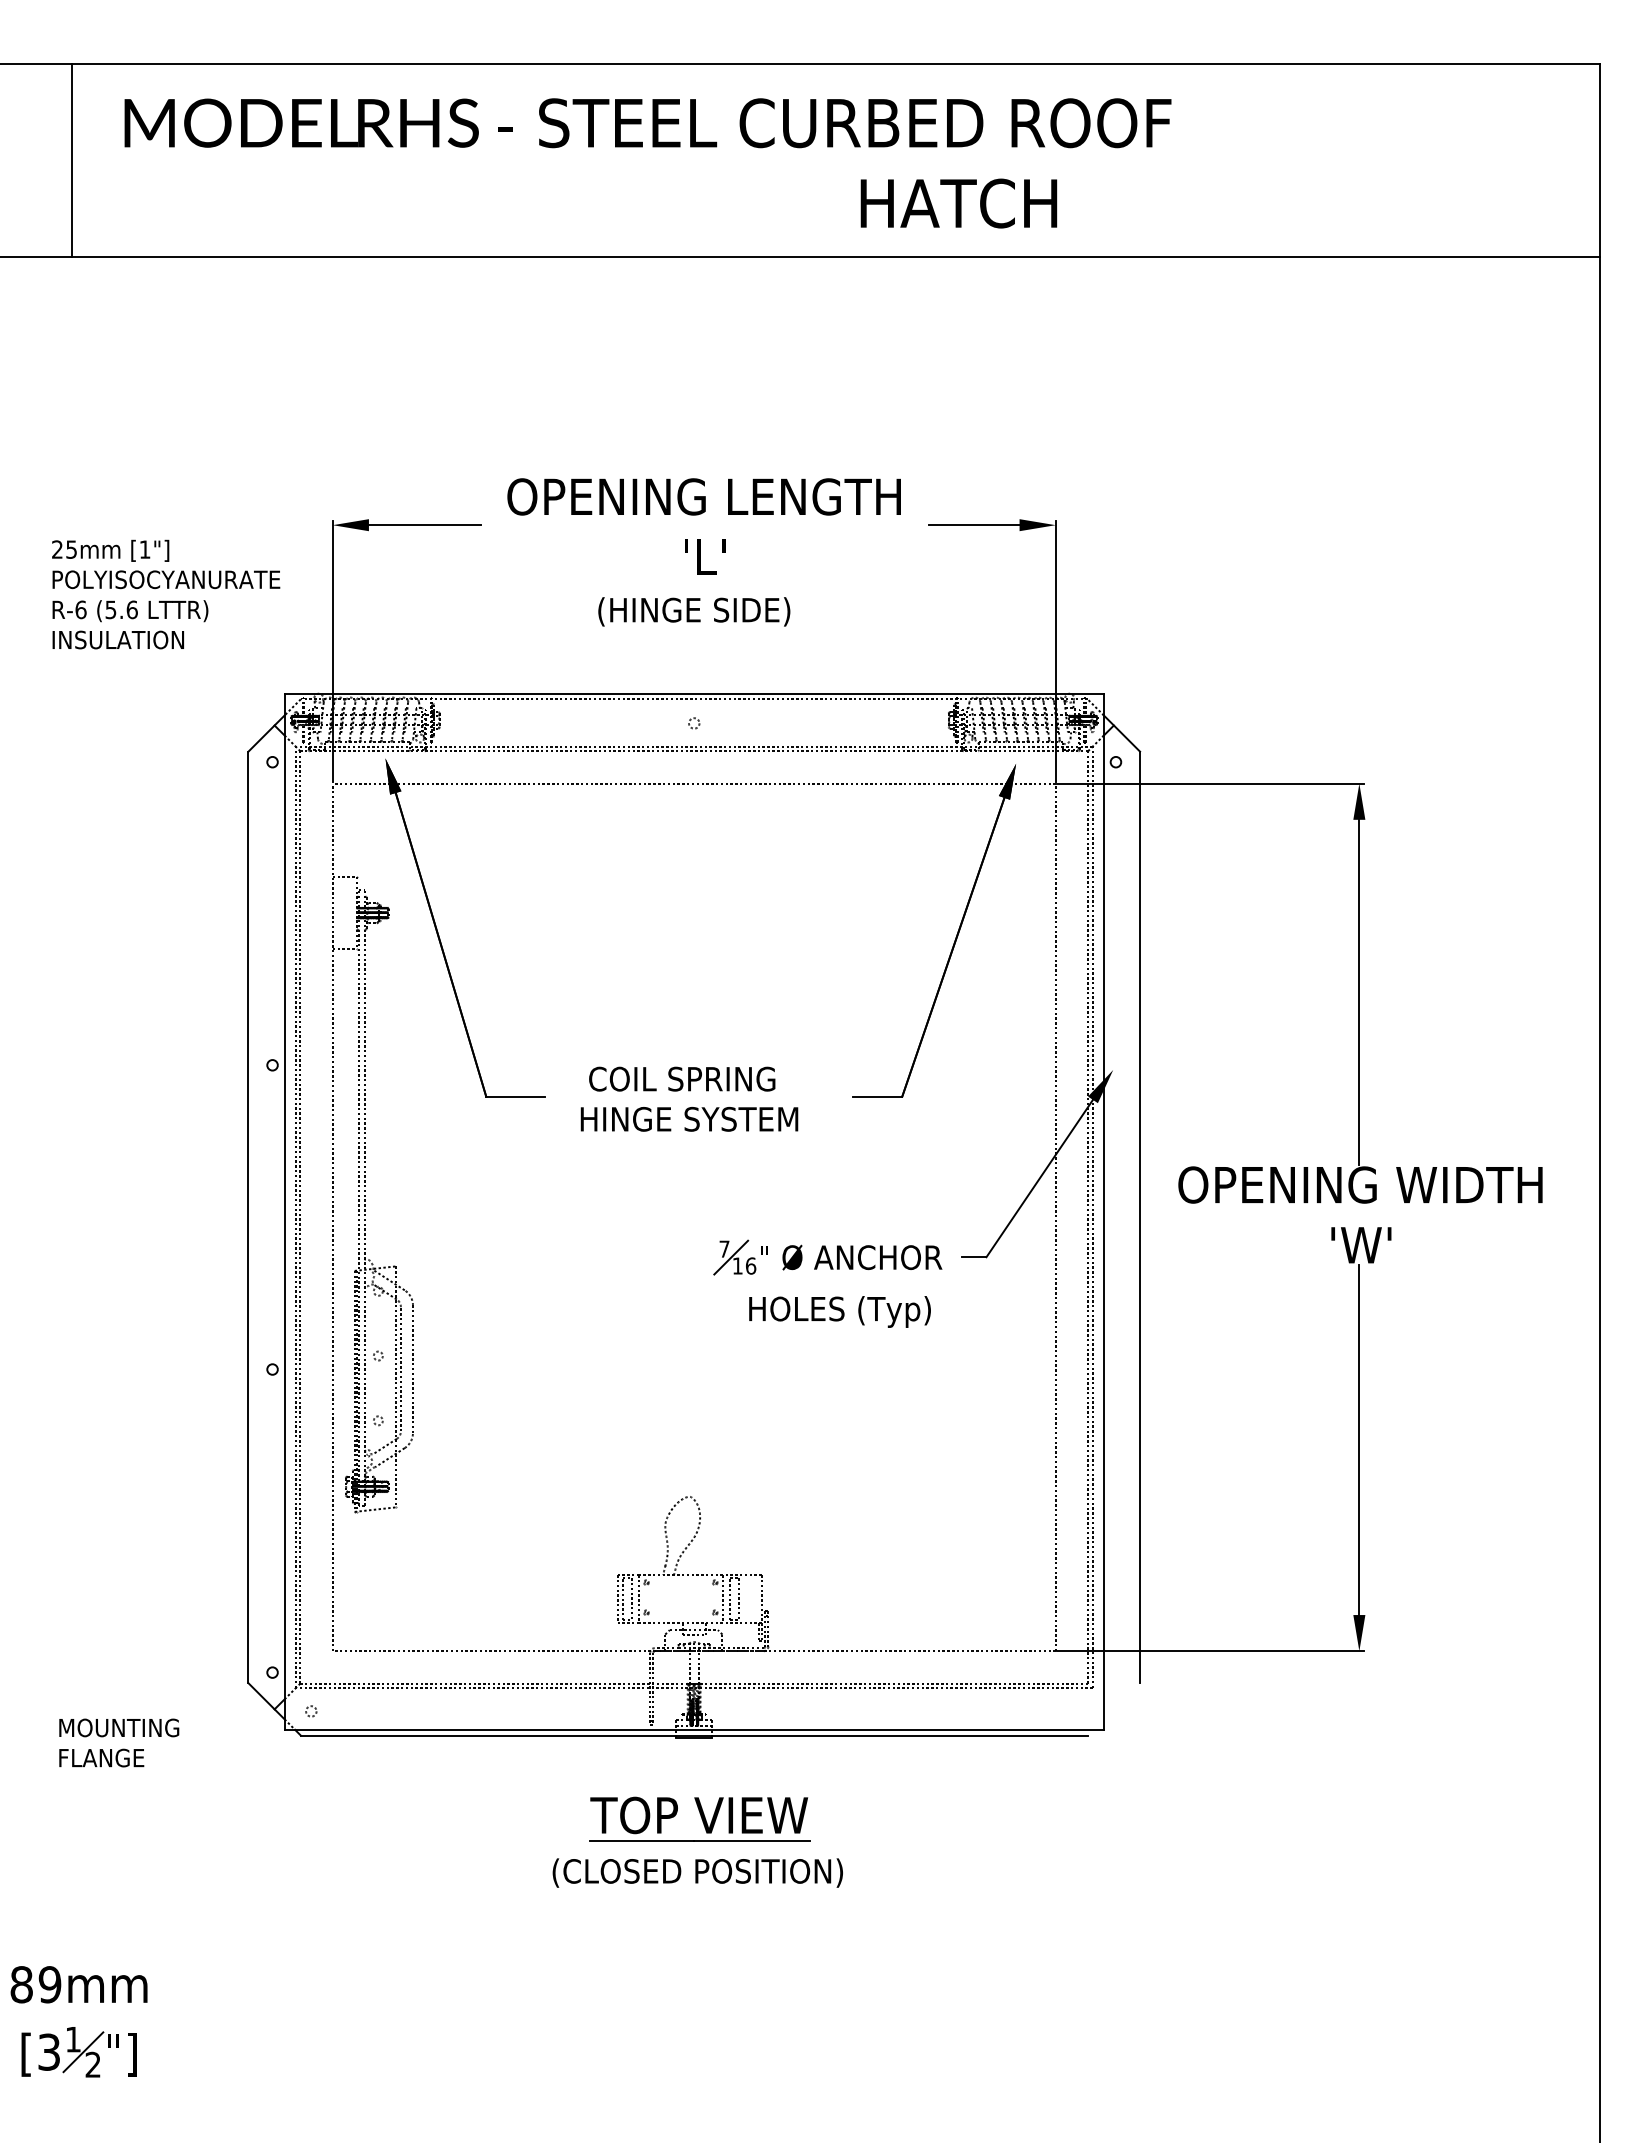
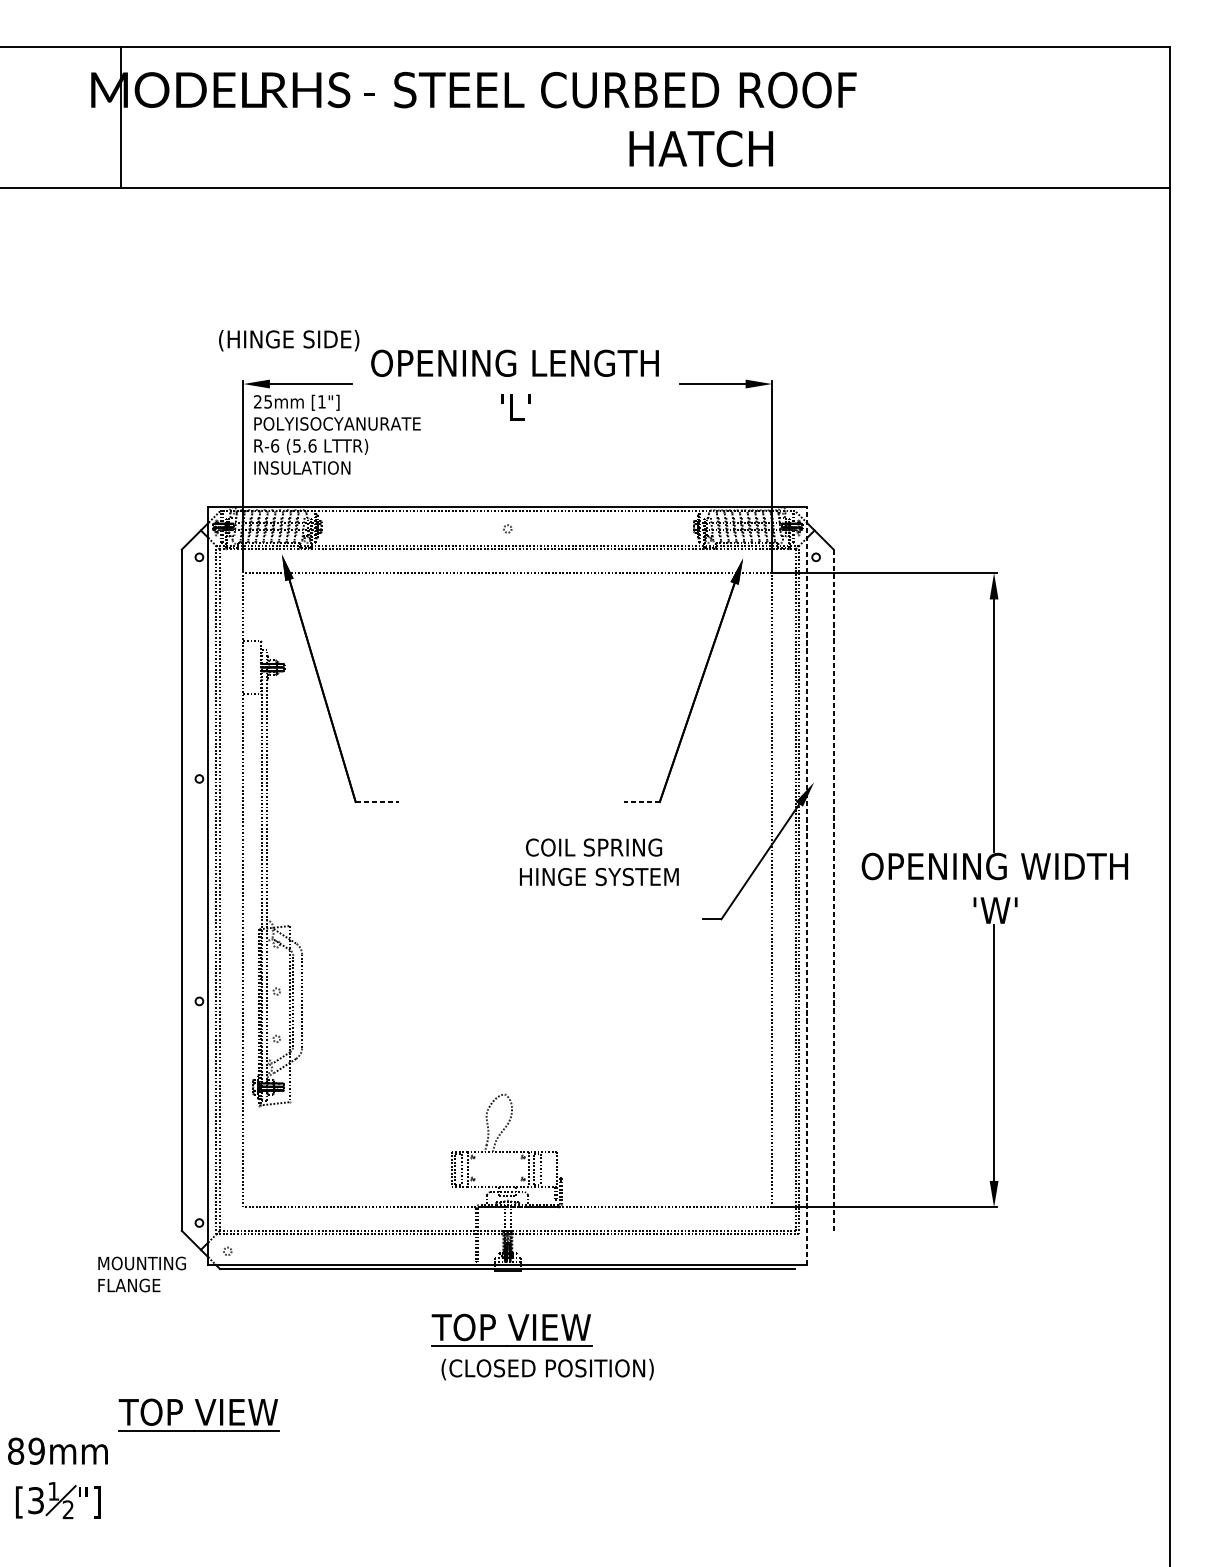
line: (71, 160) -> (120, 117), moved
text: (166, 594) -> (337, 434), moved
text: (694, 611) -> (289, 340), moved
line: (516, 1096) -> (377, 801), solid -> dashed
line: (877, 1096) -> (641, 801), solid -> dashed
text: (689, 1098) -> (599, 861), moved
line: (1103, 1211) -> (807, 885), solid -> dashed
line: (1140, 1217) -> (834, 890), solid -> dashed
part: (825, 1297) -> (603, 948), removed
text: (119, 1742) -> (142, 1274), moved
text: (697, 1872) -> (547, 1369), moved
part: (271, 1934) -> (198, 1414), added

